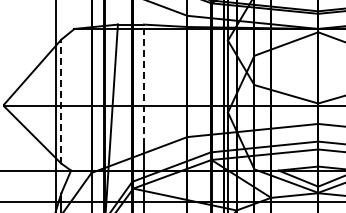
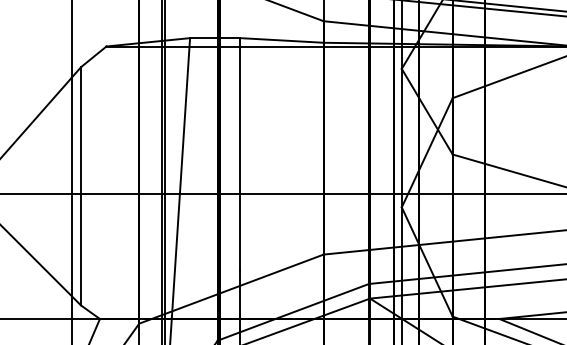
line: (143, 84) -> (239, 153), dashed -> solid
line: (61, 101) -> (81, 186), dashed -> solid

